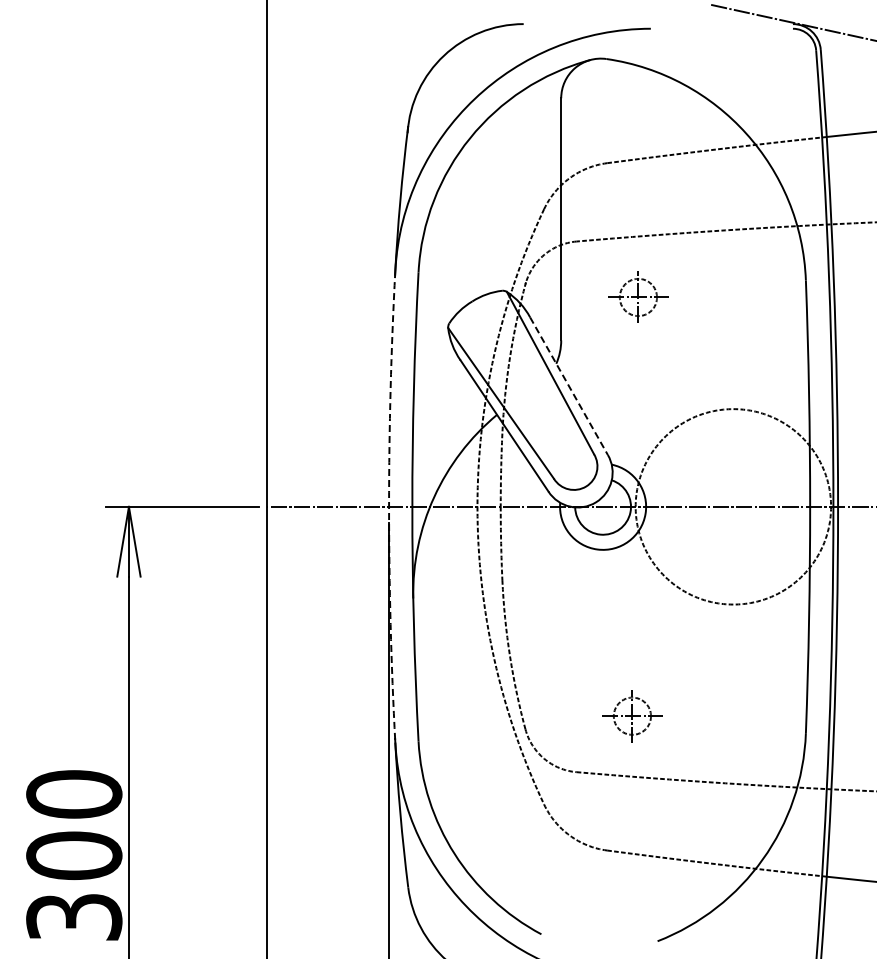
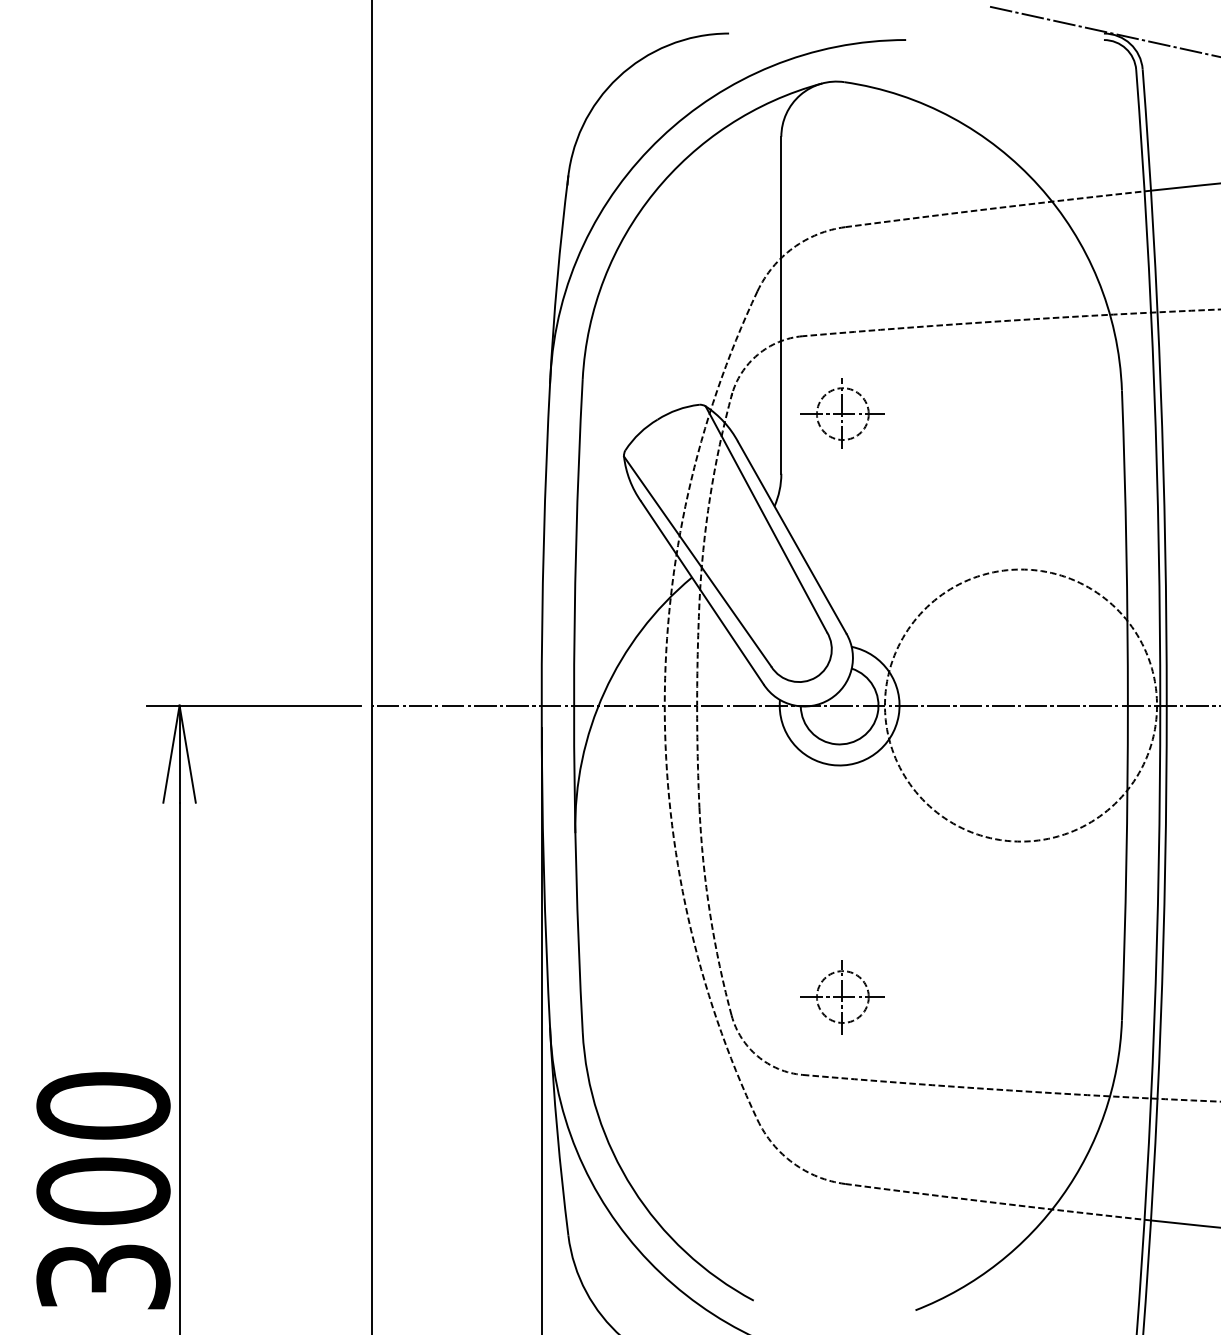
part: (638, 296) -> (842, 412), moved
line: (569, 386) -> (792, 538), dashed -> solid
arc: (389, 506) -> (542, 705), dashed -> solid
part: (632, 716) -> (842, 997), moved

